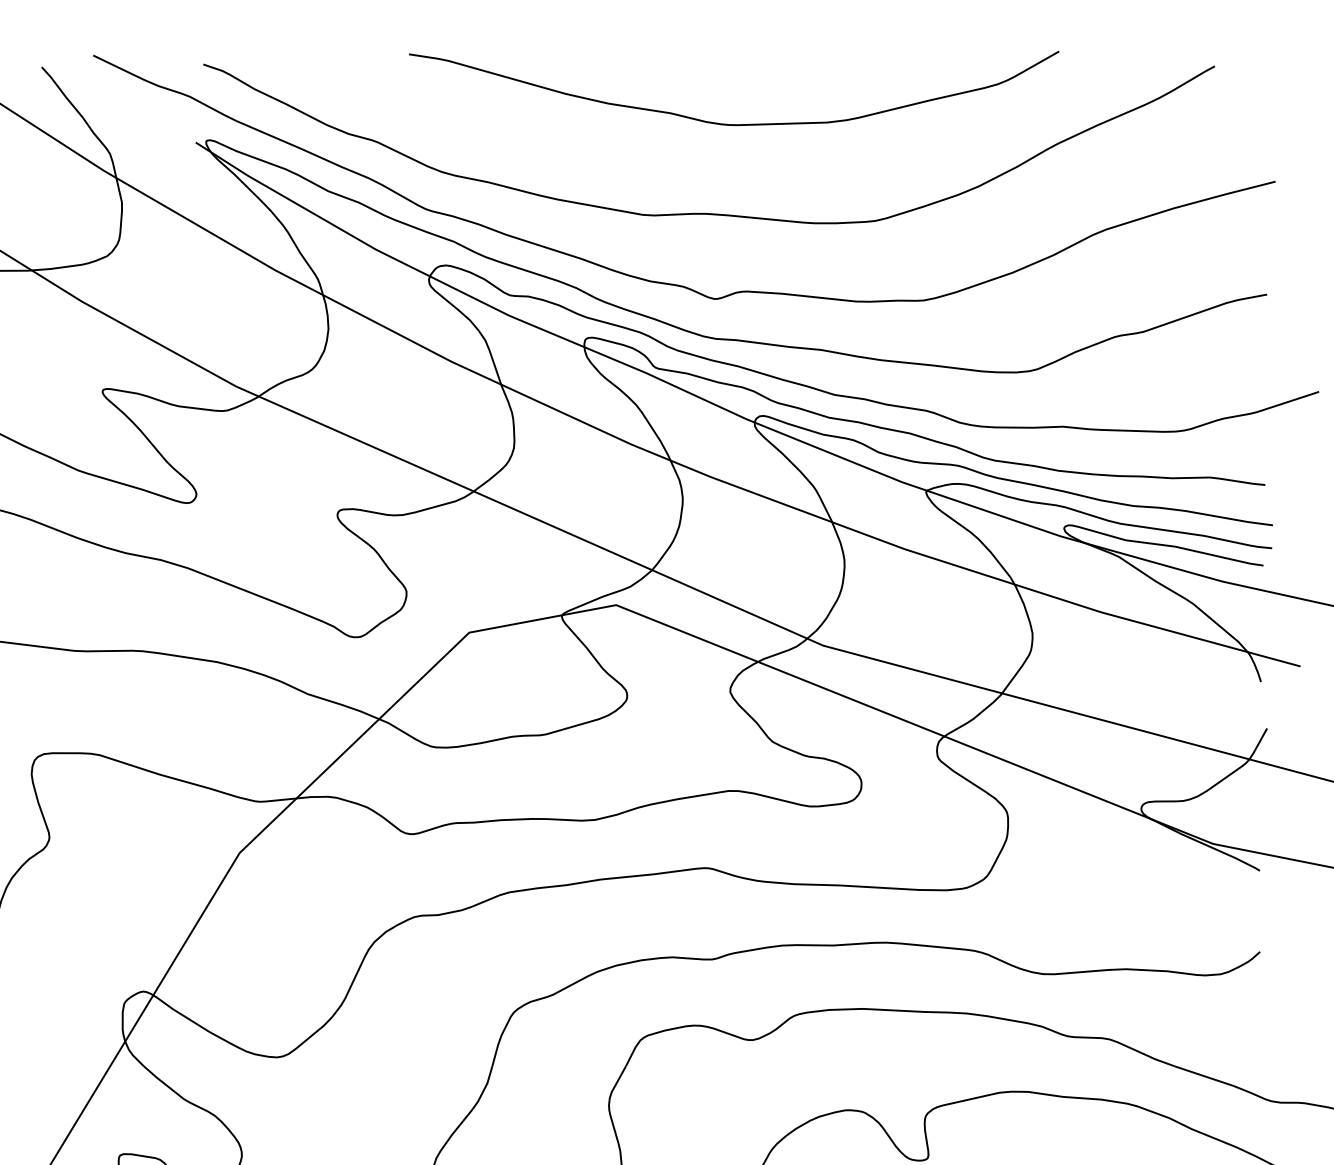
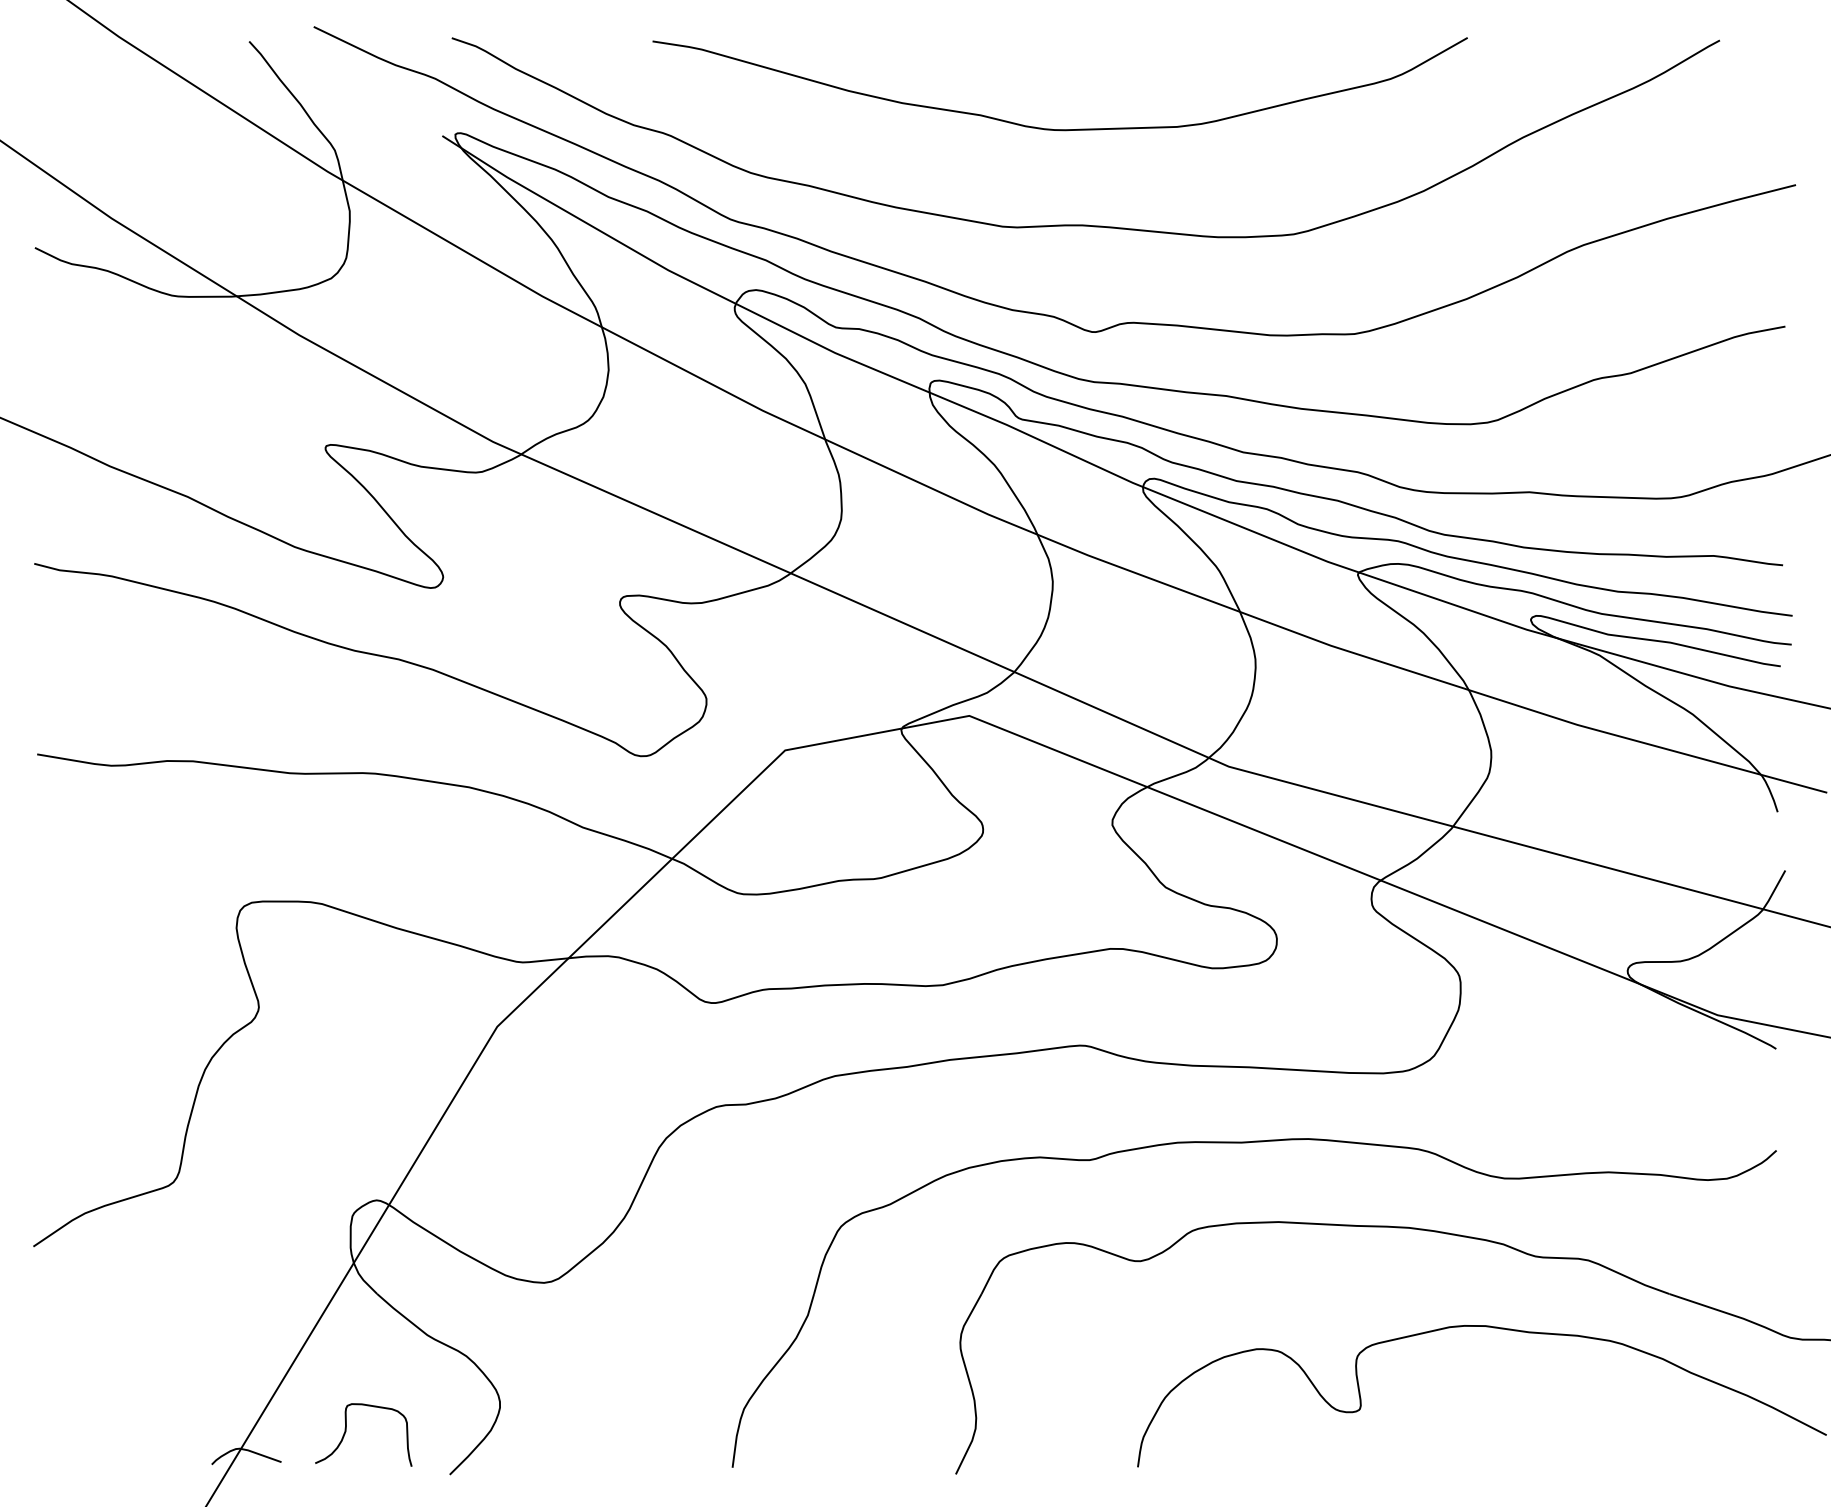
curve: (727, 123) -> (1051, 128), moved

